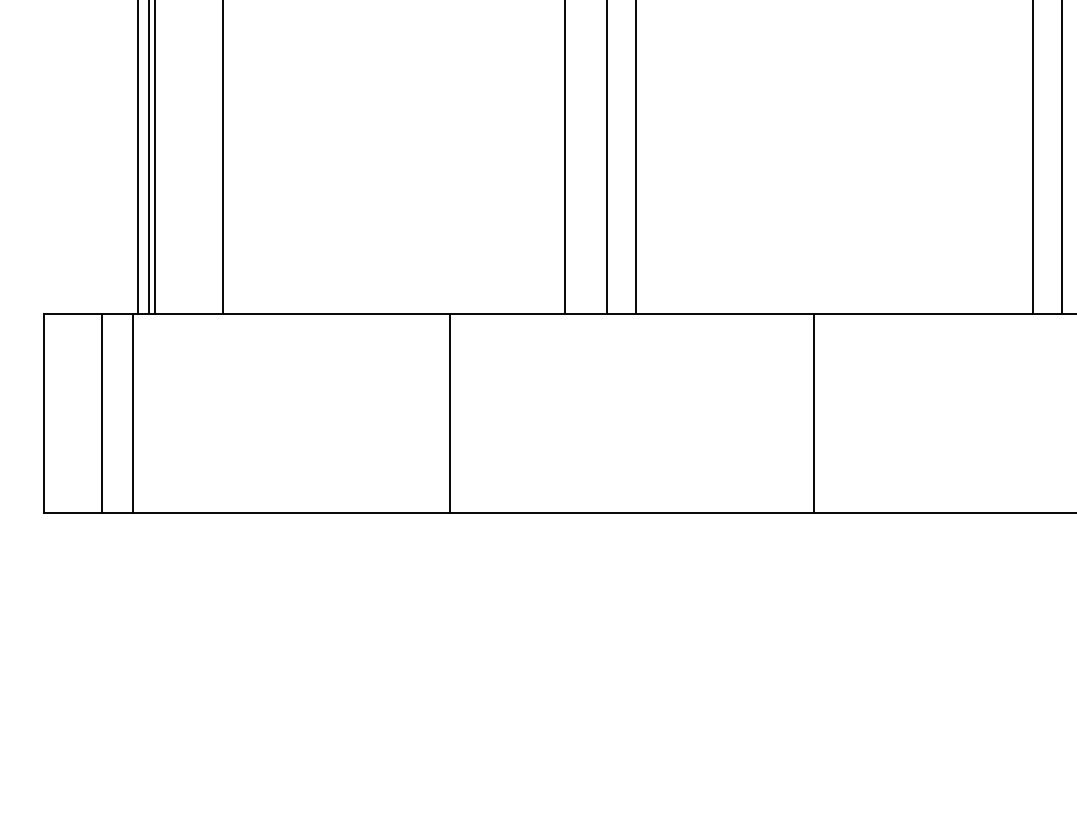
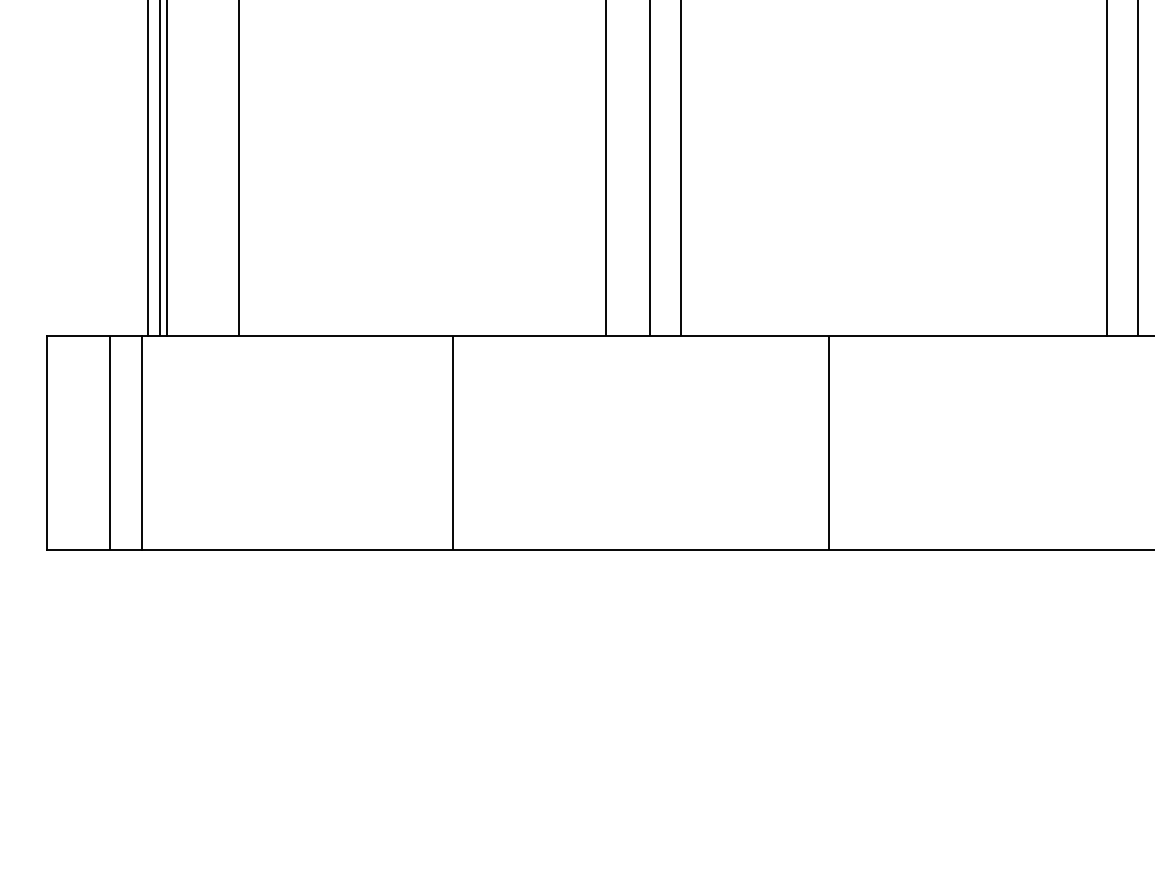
line: (449, 413) -> (452, 443), moved
line: (813, 413) -> (828, 443), moved

